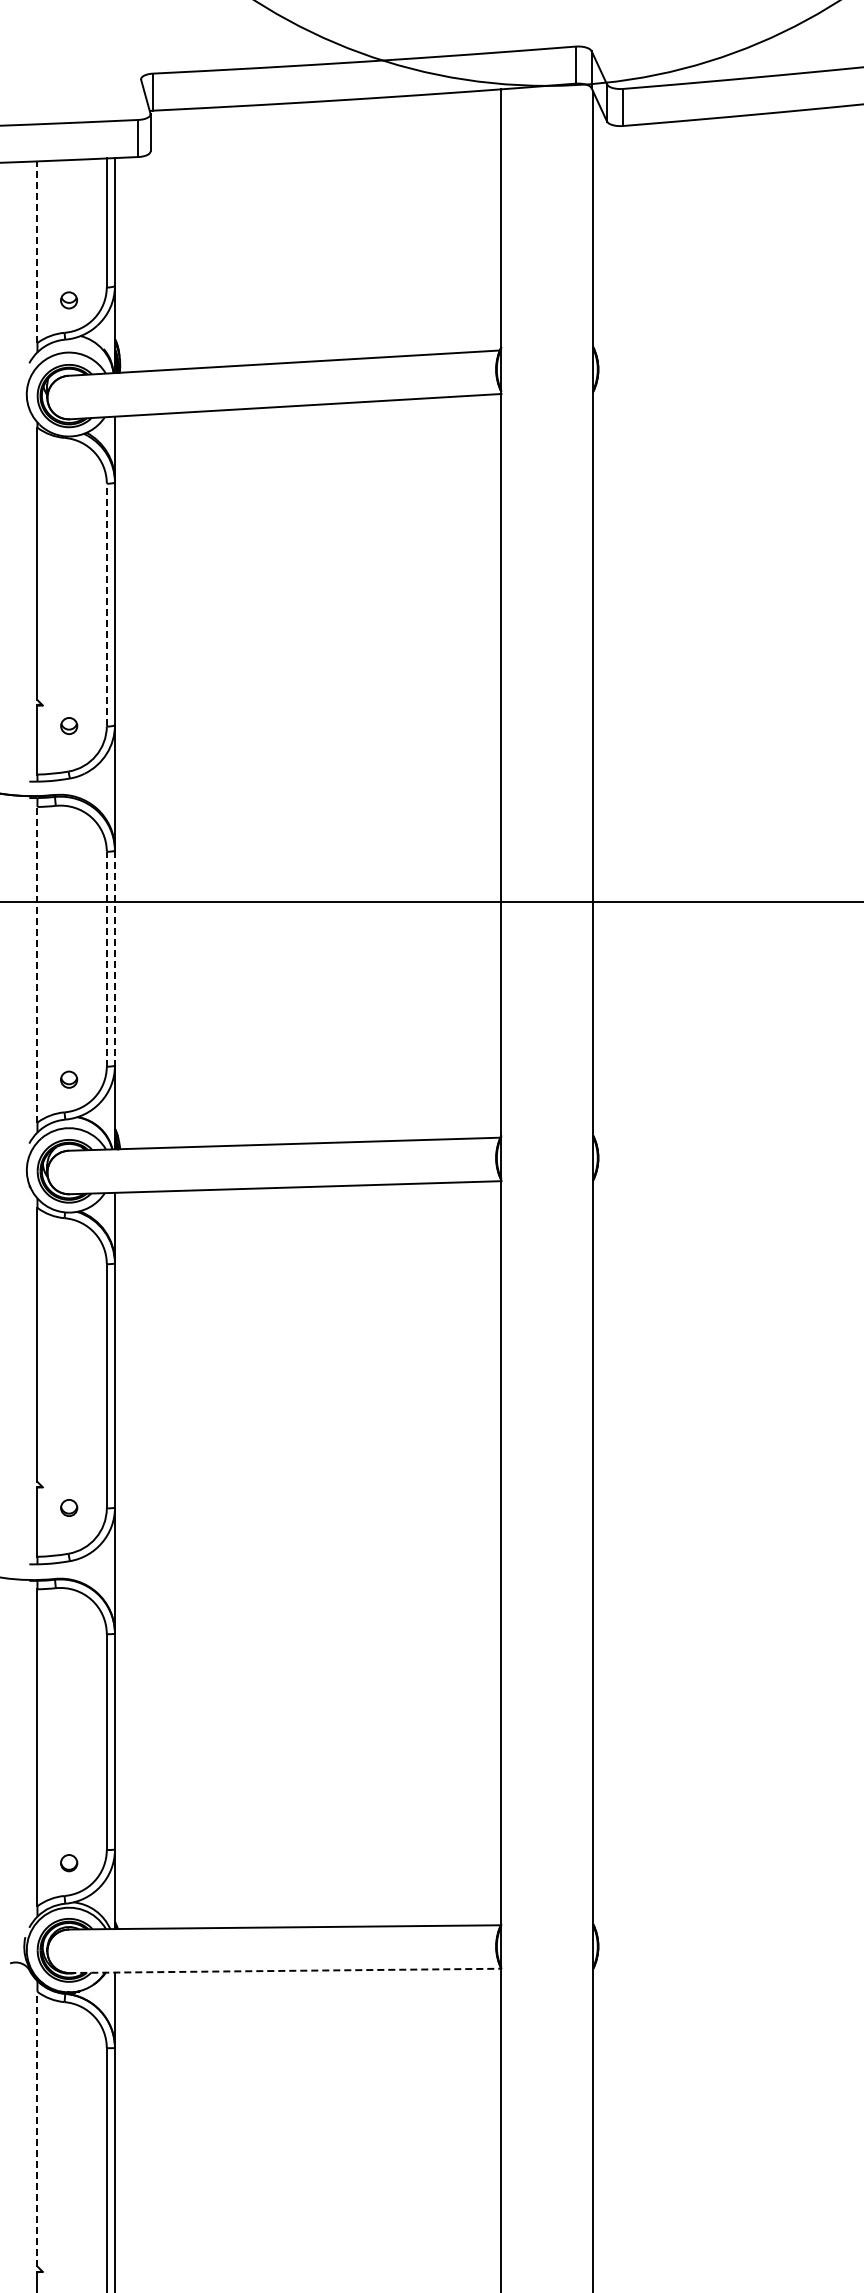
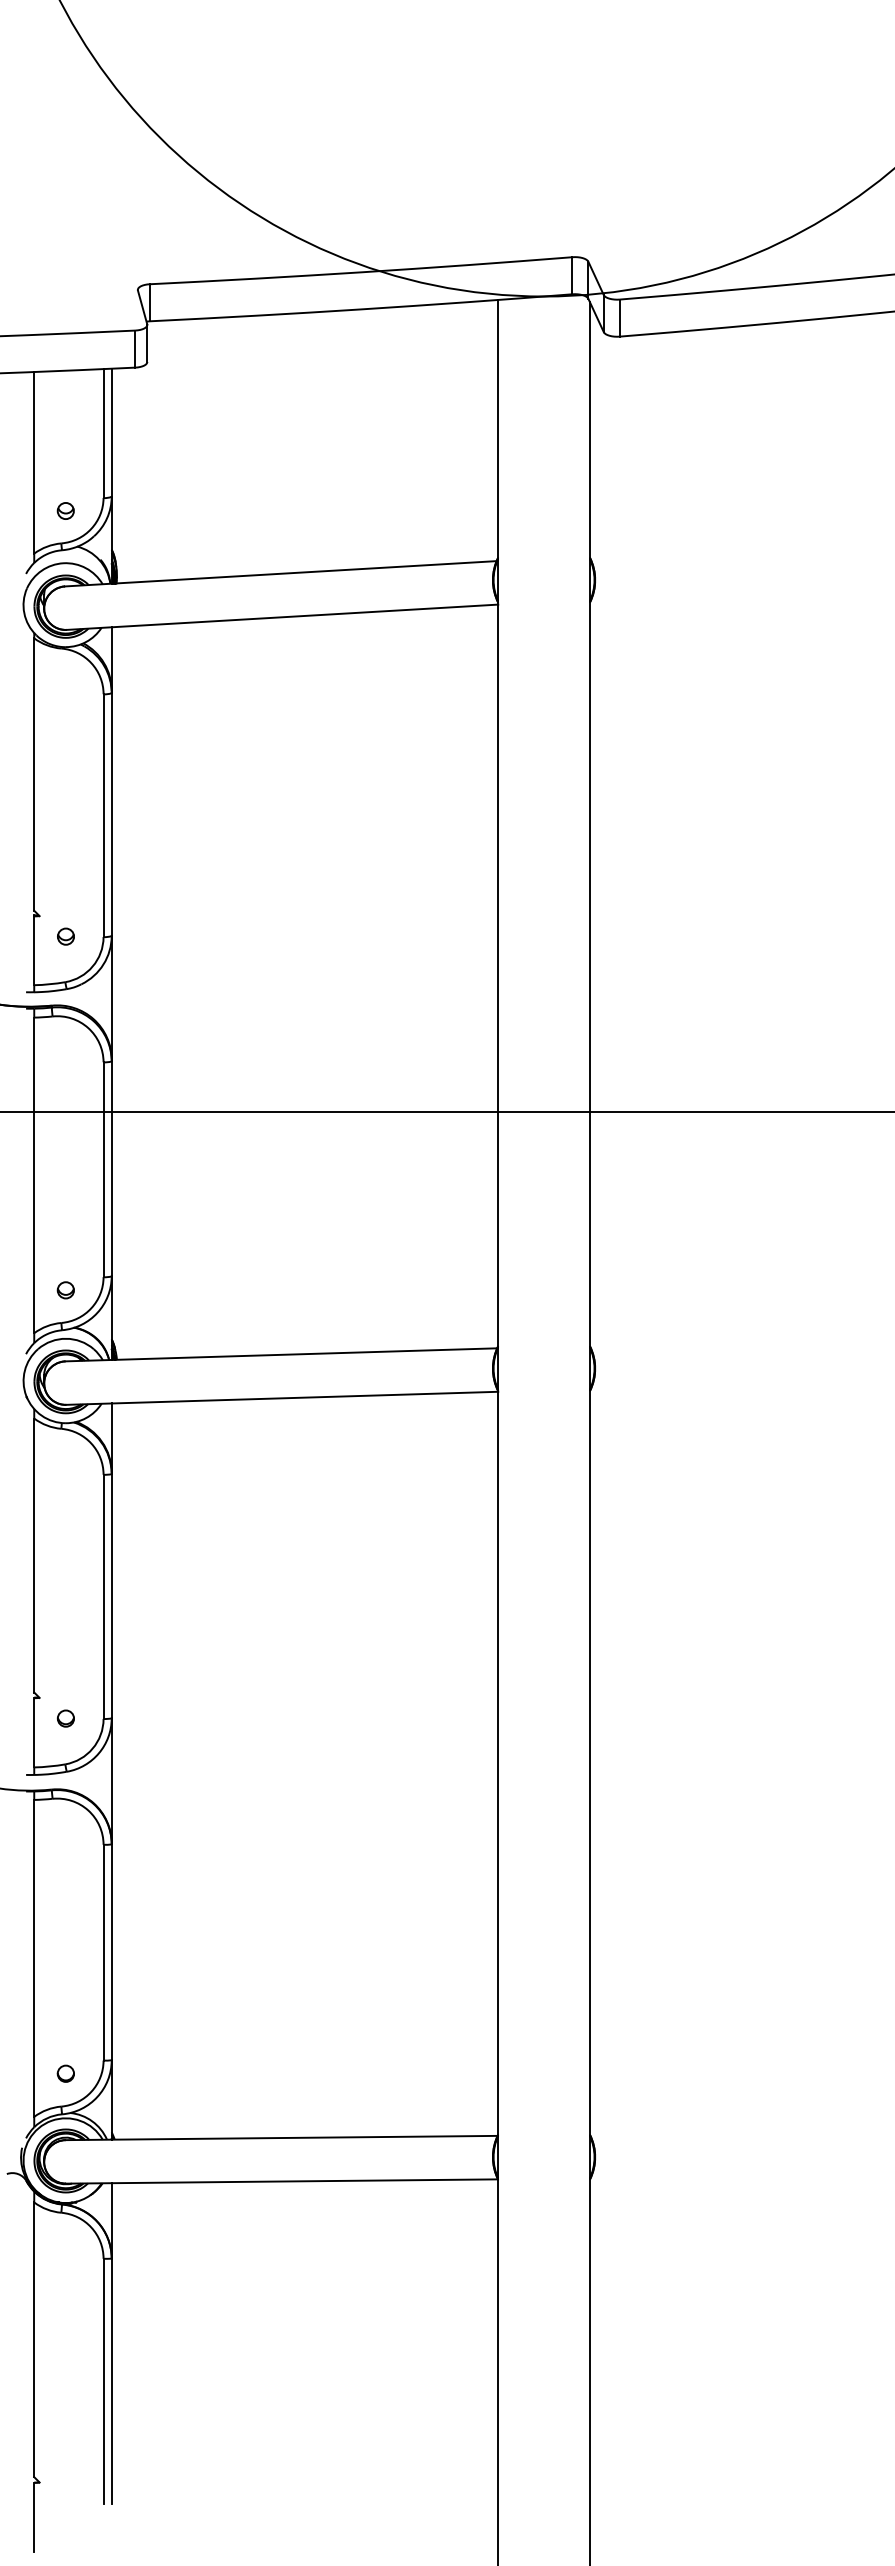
line: (37, 251) -> (34, 462), dashed -> solid
line: (106, 604) -> (103, 815), dashed -> solid
line: (106, 958) -> (103, 1169), dashed -> solid
line: (114, 958) -> (111, 1169), dashed -> solid
line: (37, 964) -> (34, 1175), dashed -> solid
line: (285, 1970) -> (282, 2181), dashed -> solid
line: (37, 2128) -> (34, 2339), dashed -> solid

